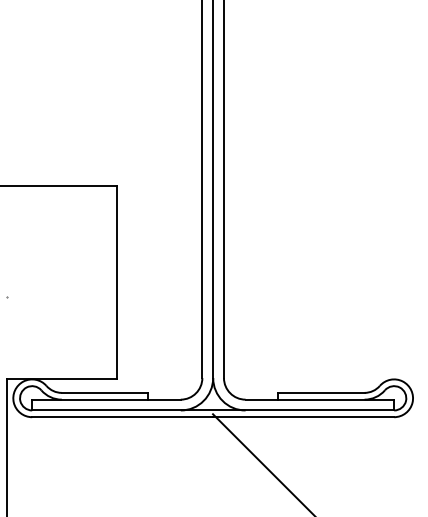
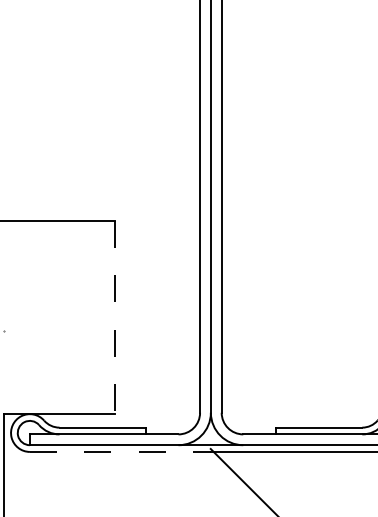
line: (116, 282) -> (114, 317), solid -> dashed
line: (123, 417) -> (121, 452), solid -> dashed

